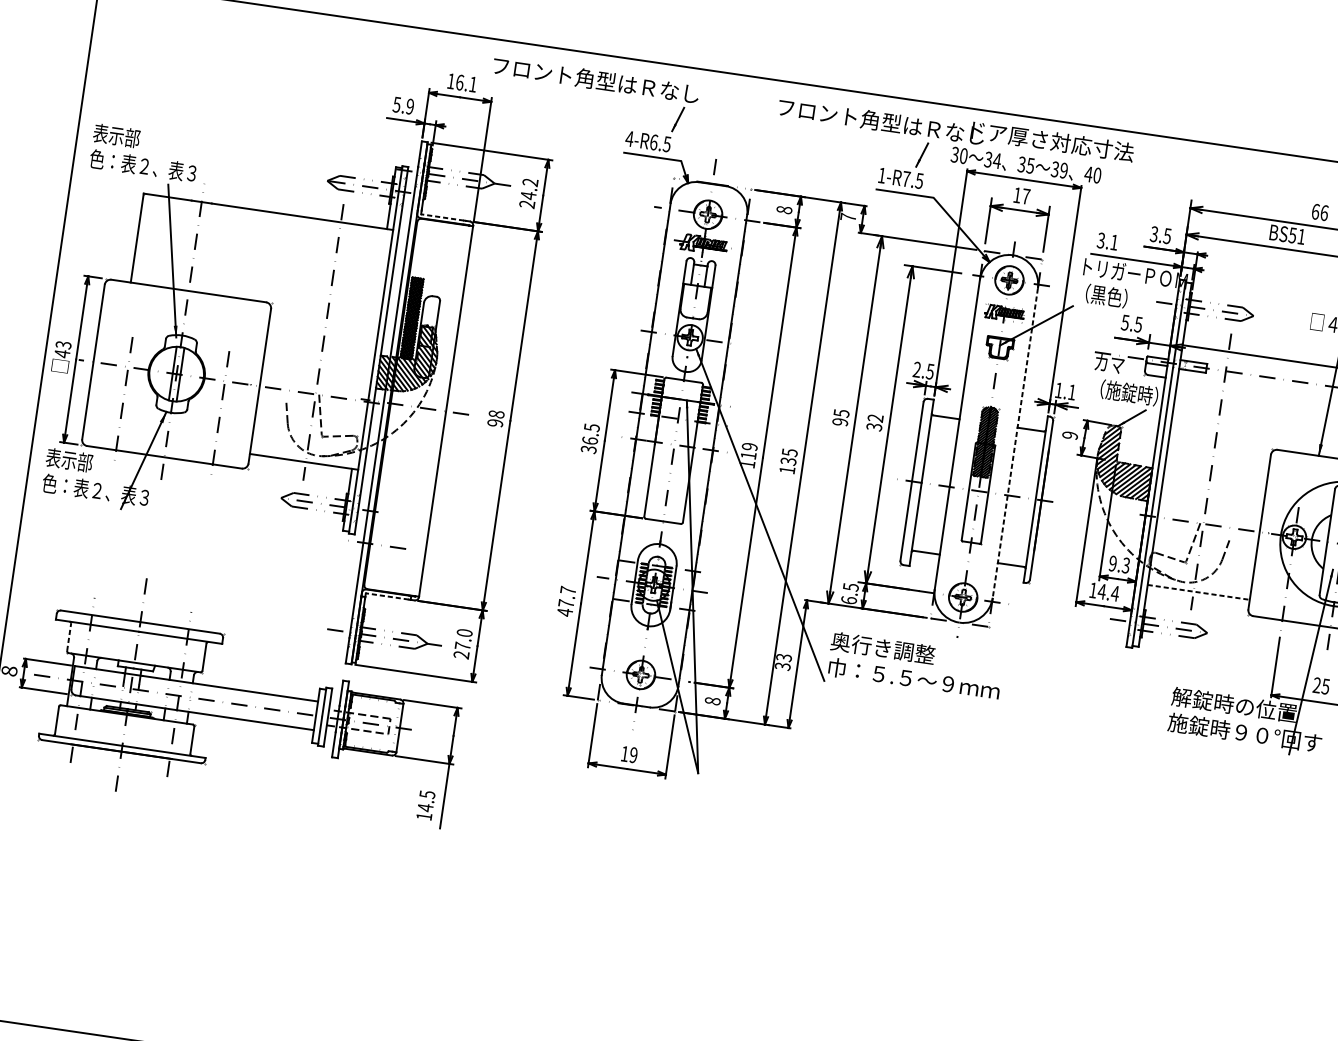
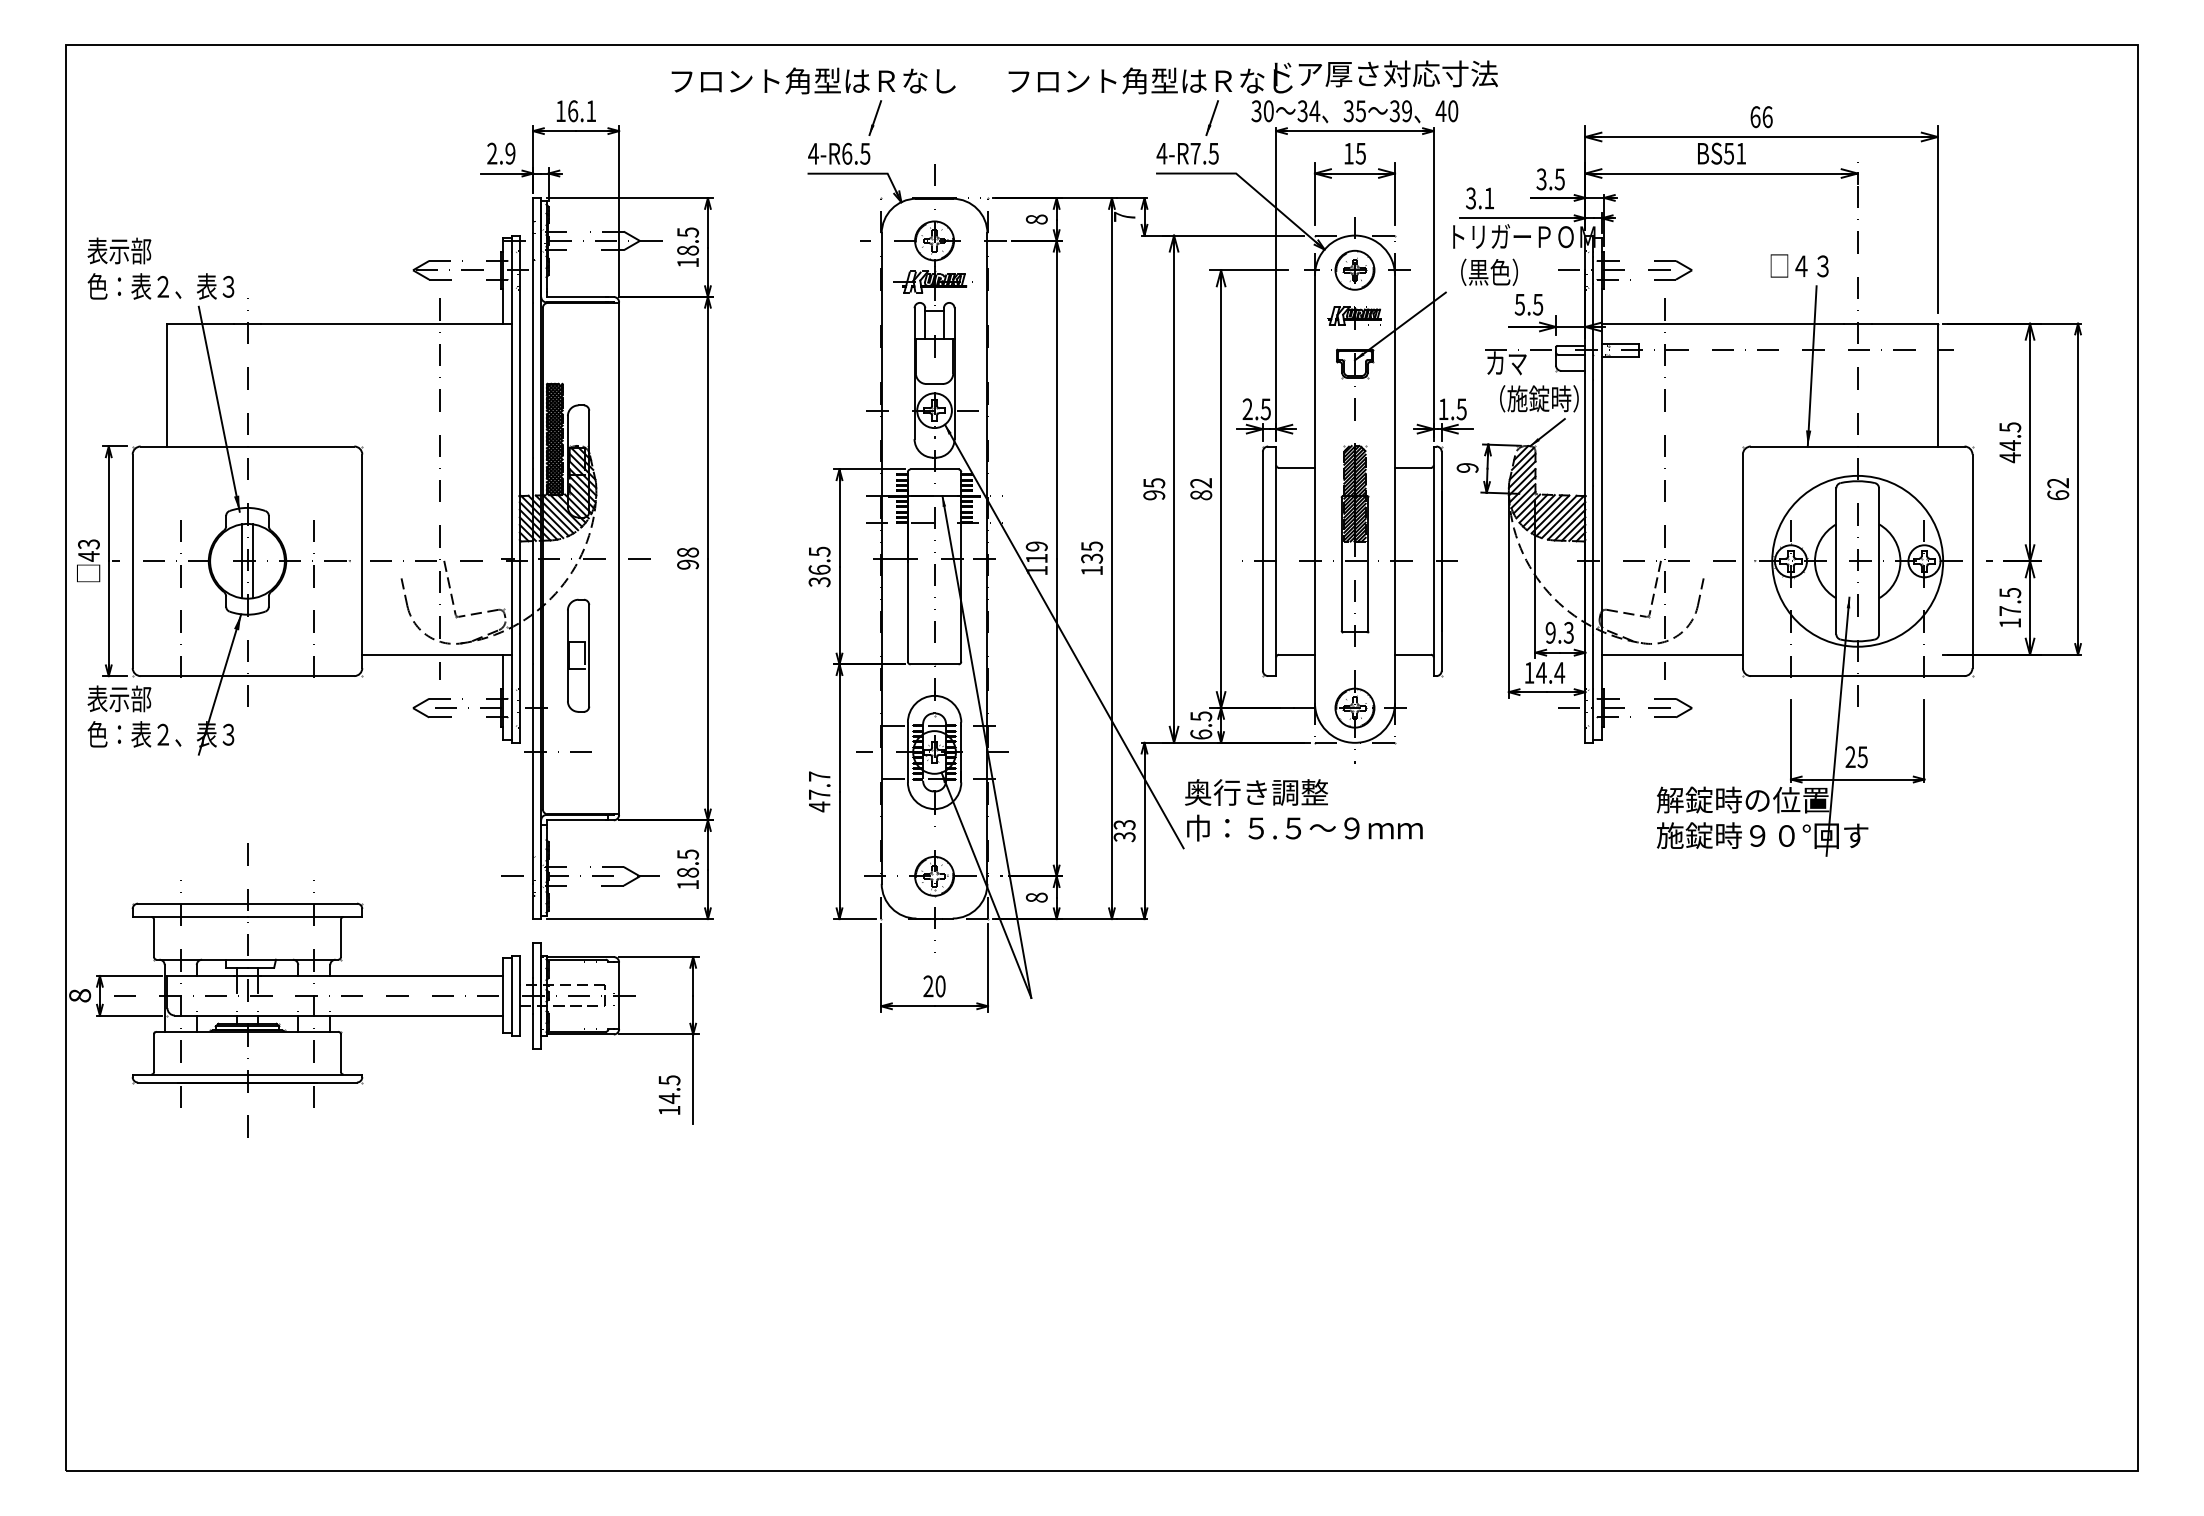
text: (596, 79) -> (813, 80), moved
text: (397, 104) -> (492, 153), 5.9 -> 2.9
text: (881, 175) -> (1161, 153), 1-R7.5 -> 4-R7.5
text: (529, 193) -> (688, 247), 24.2 -> 18.5
text: (1025, 196) -> (1360, 153), 17 -> 15
line: (442, 217) -> (576, 297), dashed -> solid
text: (1071, 392) -> (1461, 409), 1.1 -> 1.5
text: (874, 427) -> (1201, 495), 32 -> 82
line: (1015, 443) -> (1395, 489), dashed -> solid
part: (406, 477) -> (578, 655), added
line: (1198, 592) -> (1672, 654), dashed -> solid
line: (387, 596) -> (576, 820), dashed -> solid
line: (69, 637) -> (154, 938), dashed -> solid
text: (463, 643) -> (688, 869), 27.0 -> 18.5
text: (629, 754) -> (934, 986), 19 -> 20

